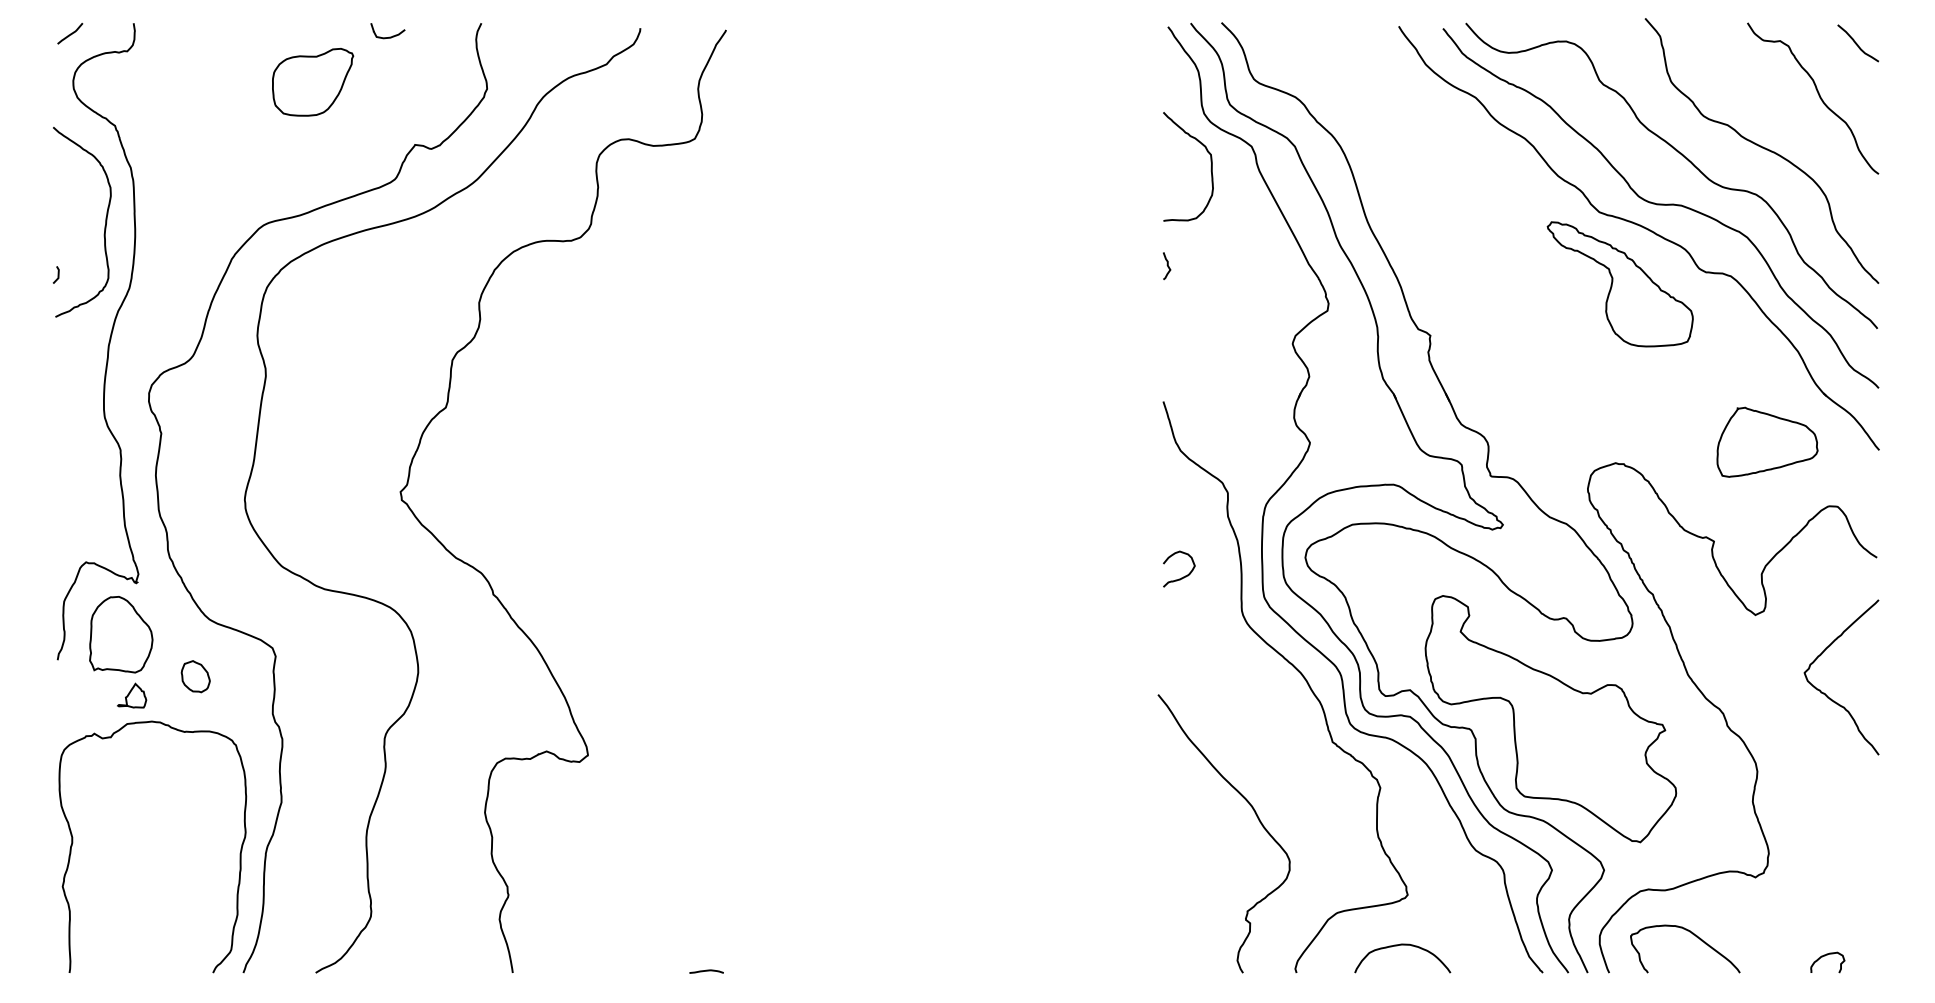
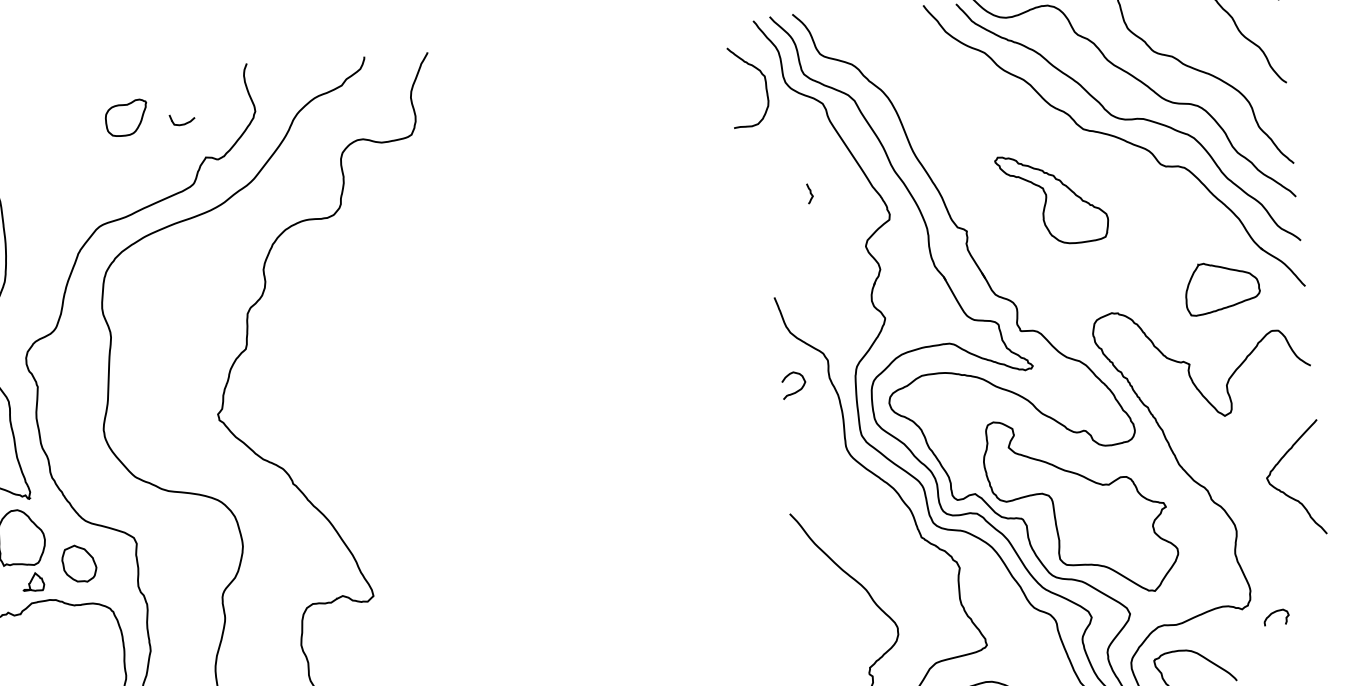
curve: (389, 36) -> (183, 123), moved
part: (313, 82) -> (126, 118), size x0.7
curve: (1210, 167) -> (765, 85), moved
curve: (1167, 266) -> (810, 193), moved
part: (1619, 284) -> (1051, 199), moved
curve: (1183, 576) -> (797, 390), moved
part: (195, 676) -> (78, 563), size x1.6
curve: (1825, 693) -> (1283, 492), moved
curve: (1825, 956) -> (1274, 613), moved

